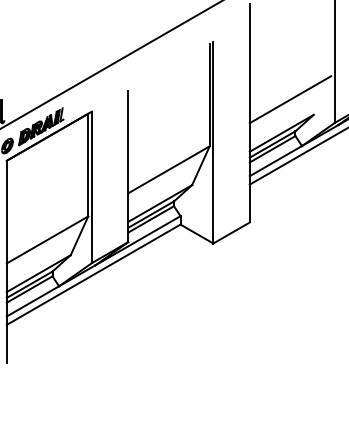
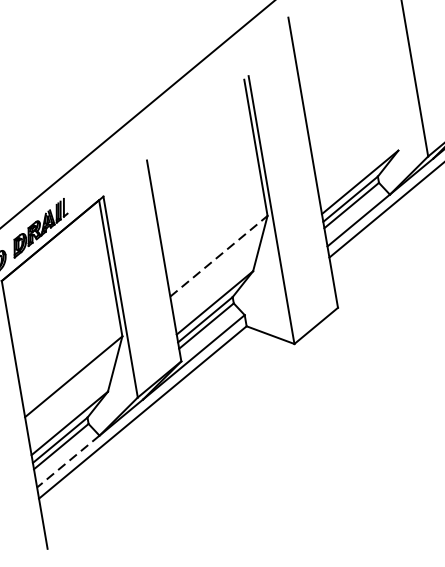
line: (290, 99) -> (364, 135), removed
line: (169, 169) -> (219, 255), solid -> dashed
line: (32, 301) -> (67, 461), solid -> dashed

